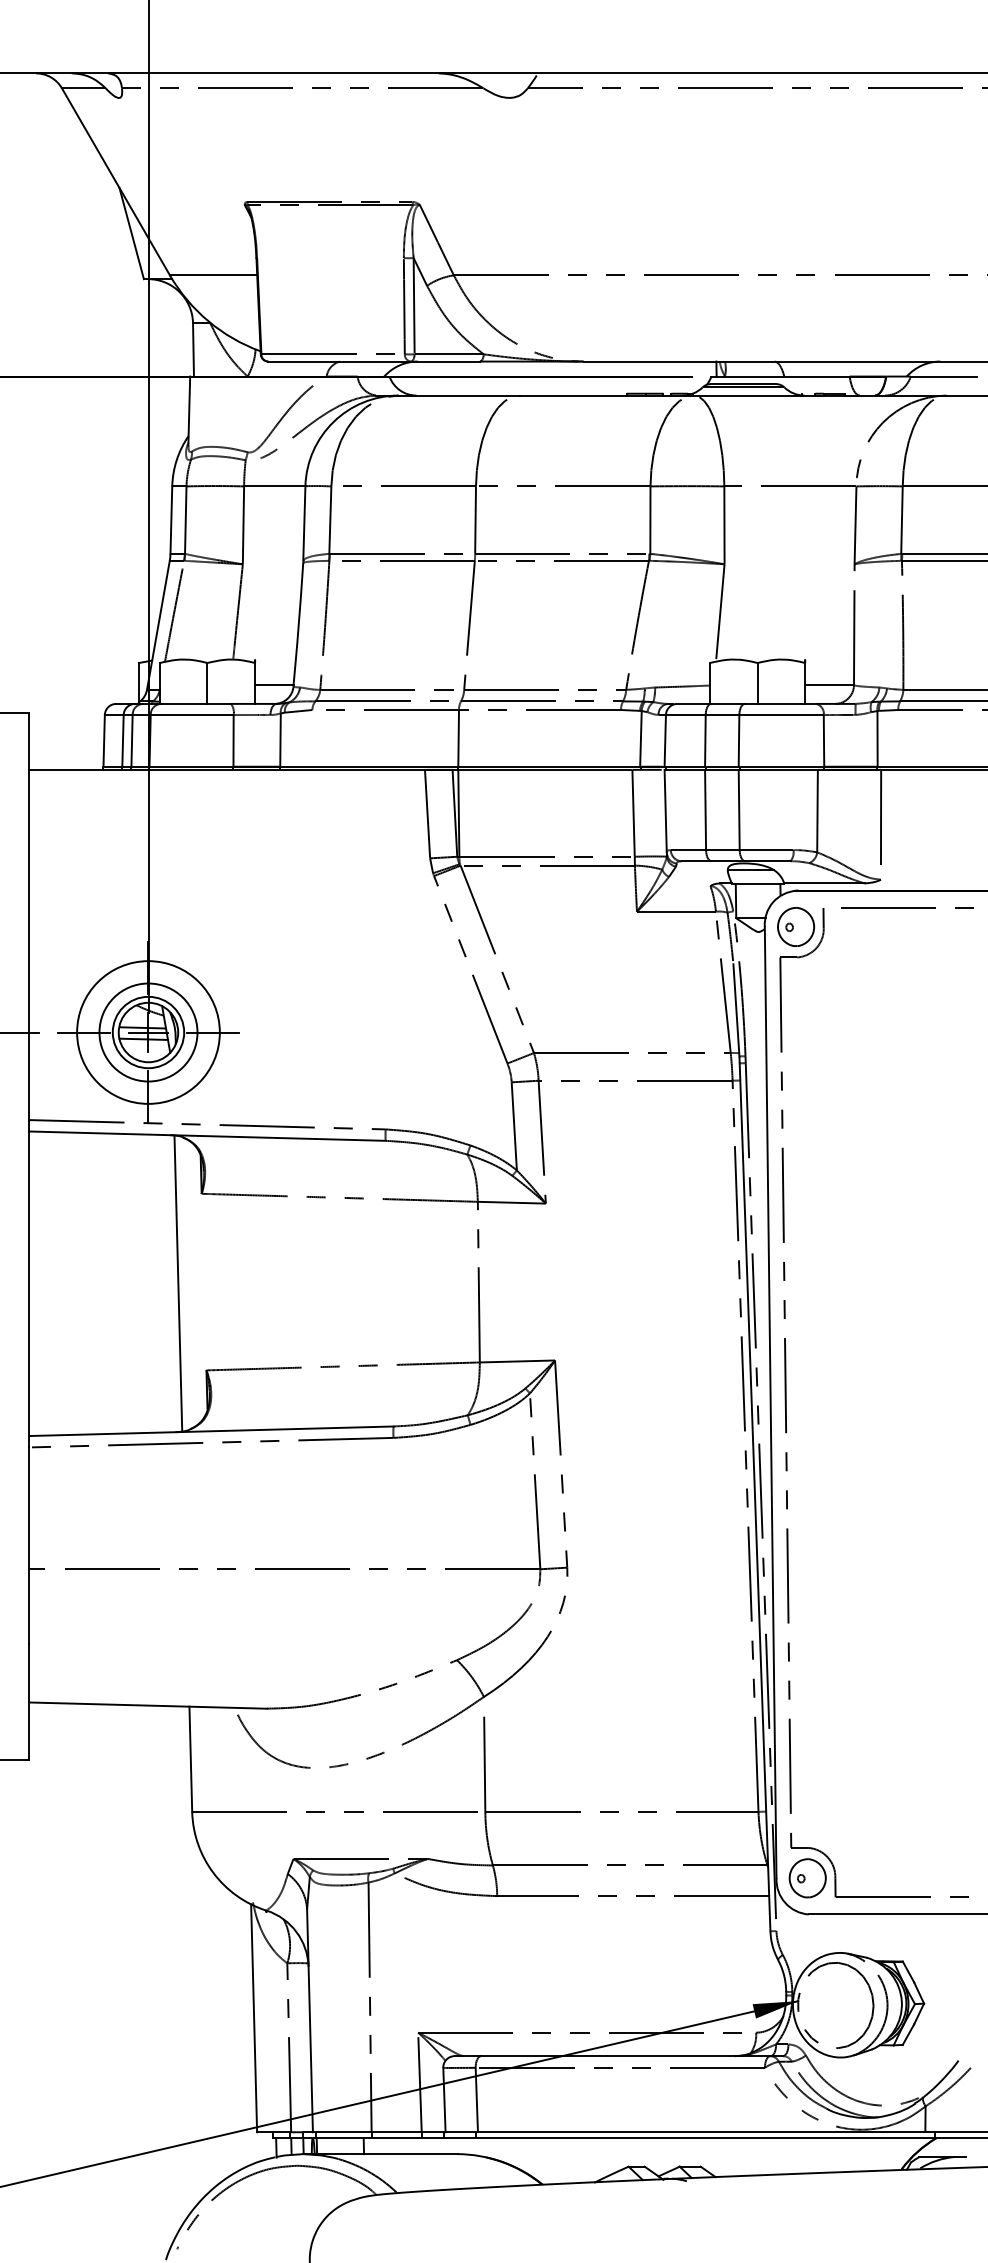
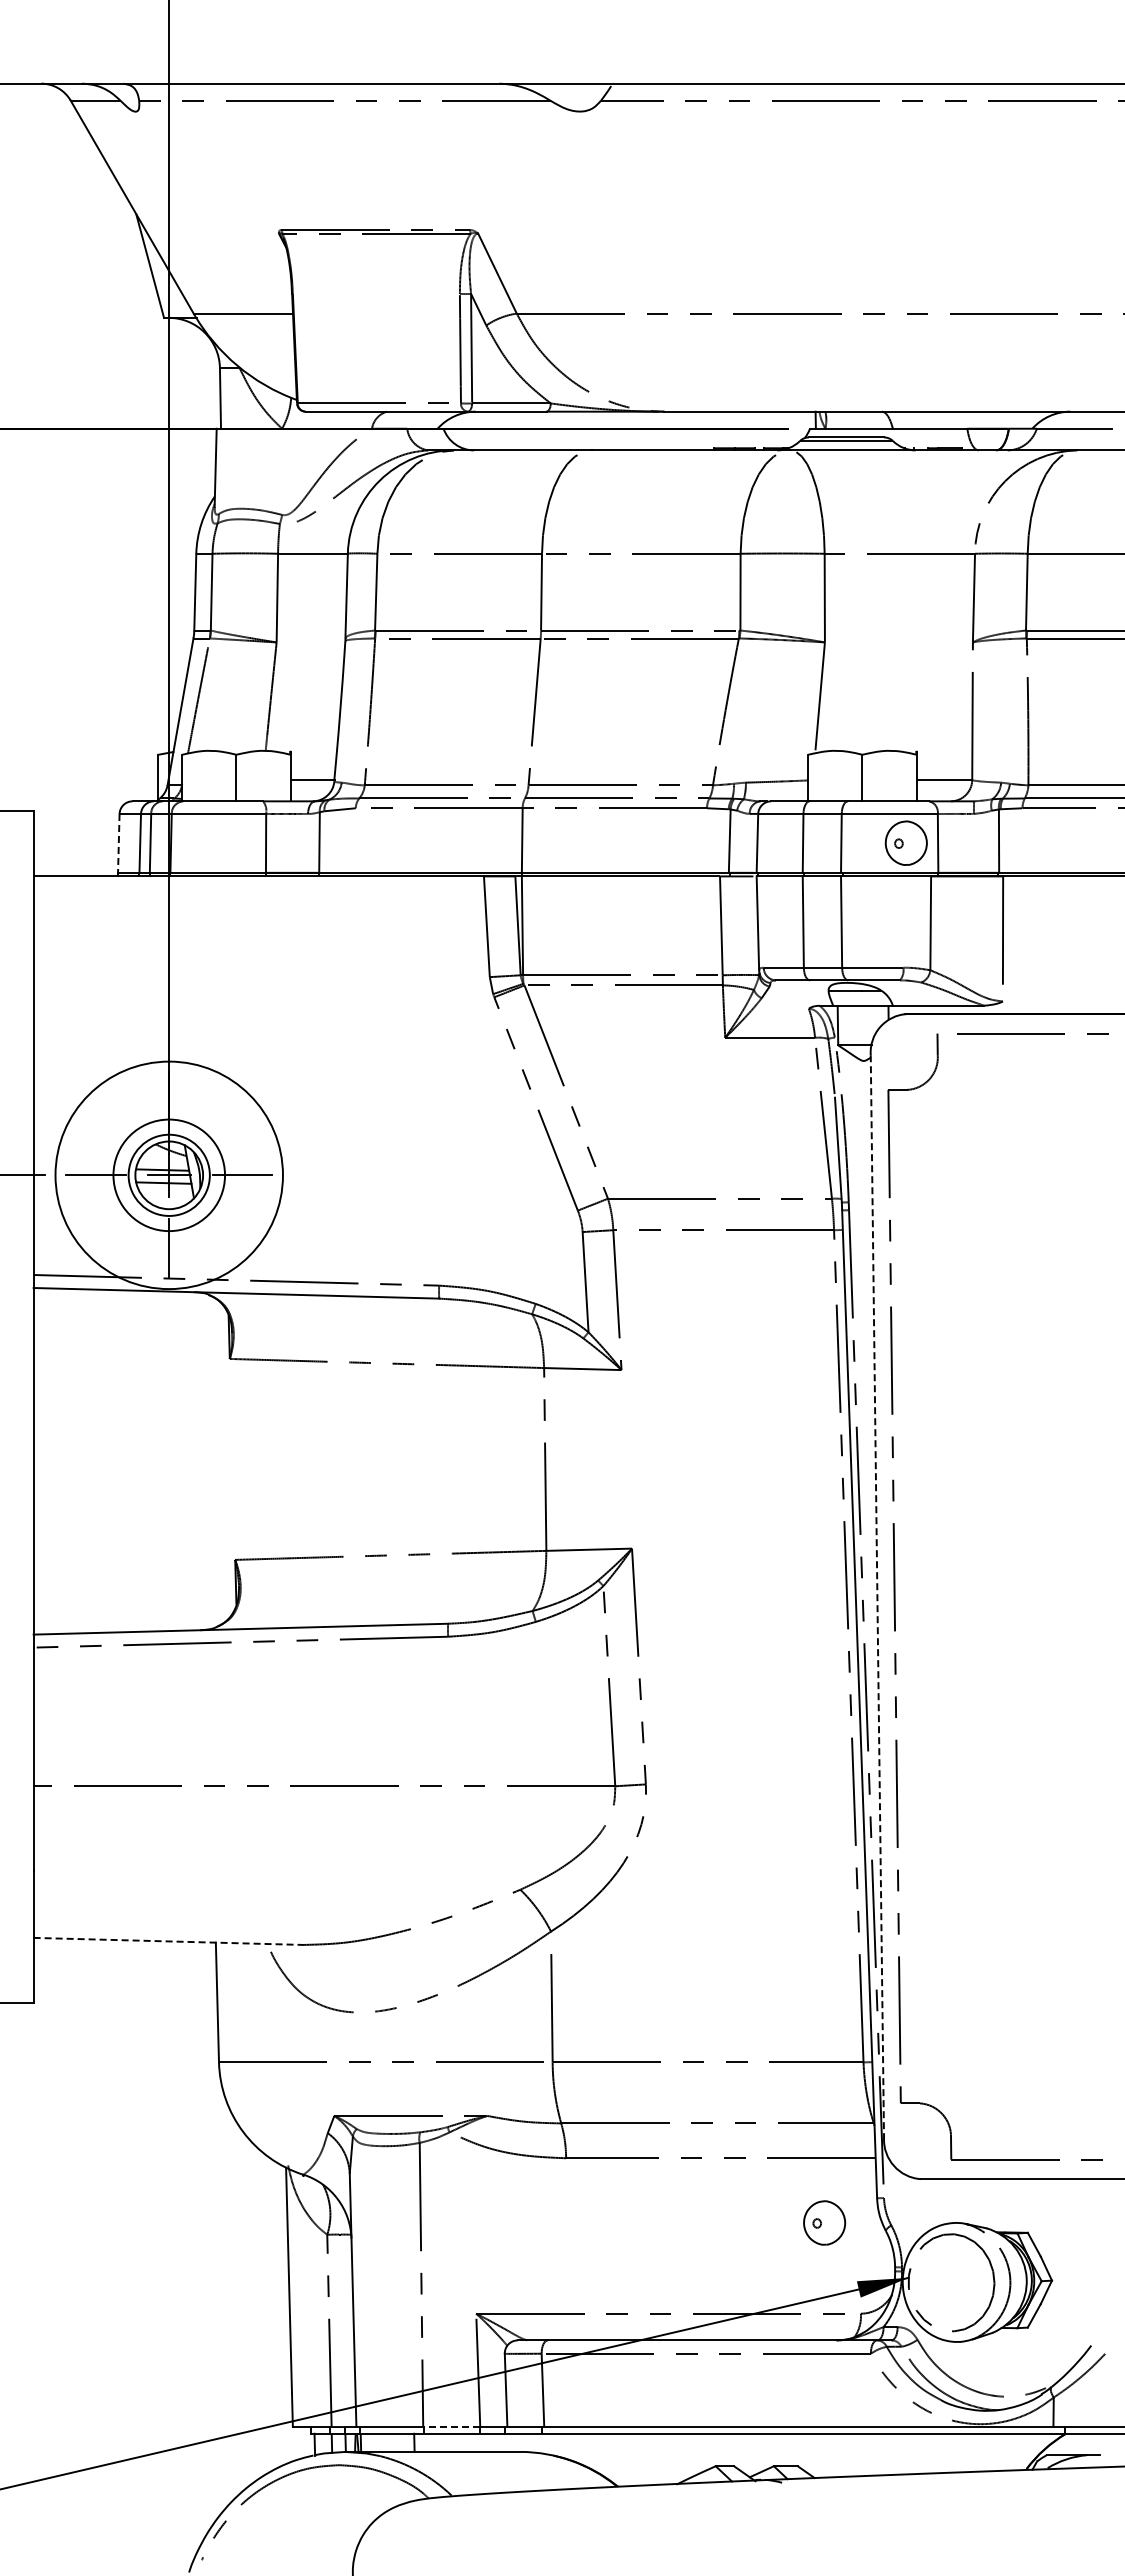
line: (103, 740) -> (118, 843), solid -> dashed
part: (795, 926) -> (905, 842), moved
circle: (148, 1032) -> (169, 1175), size x1.4
line: (177, 1283) -> (202, 1460), removed
line: (770, 1403) -> (877, 1597), solid -> dashed
line: (148, 1705) -> (169, 1941), solid -> dashed
part: (807, 1877) -> (824, 2222), moved
line: (396, 2132) -> (451, 2427), solid -> dashed

